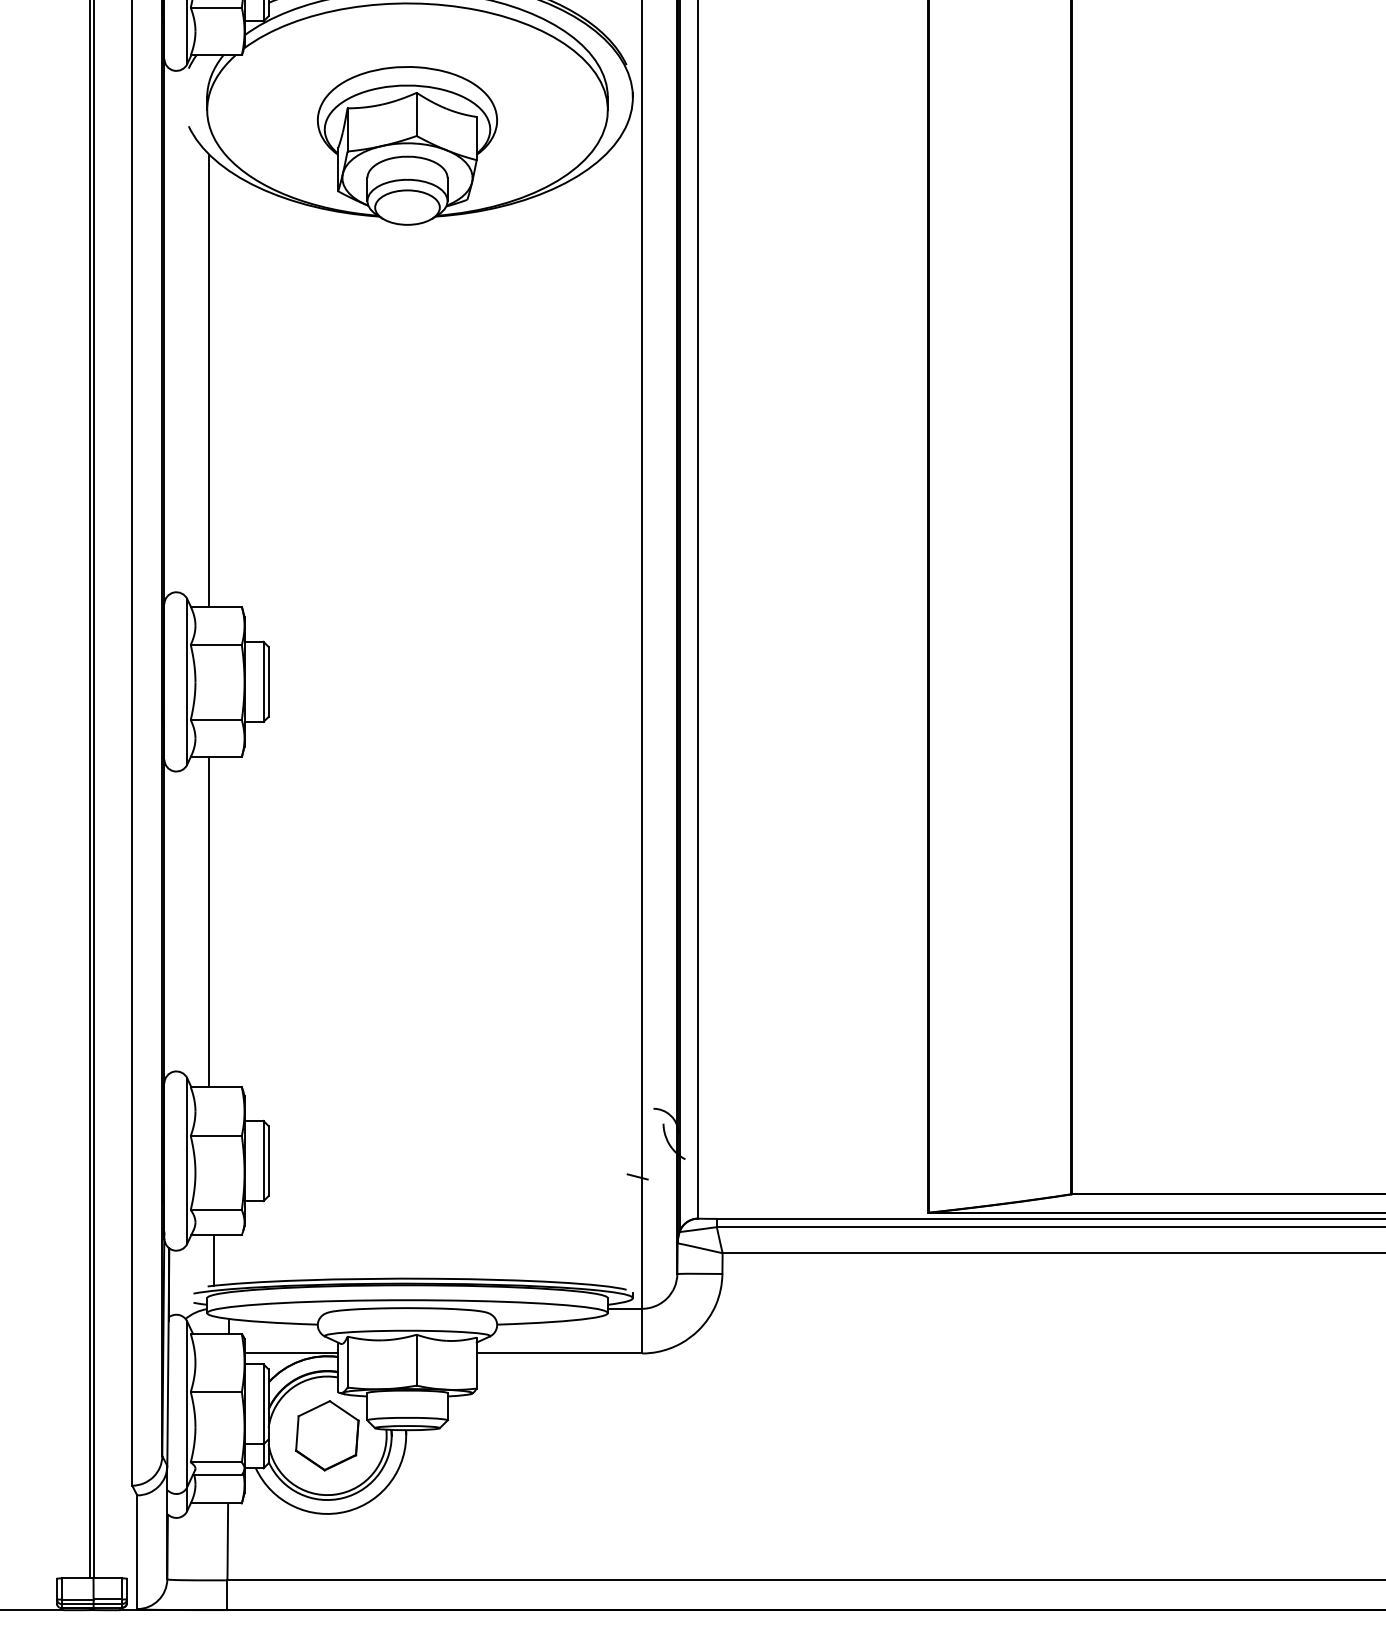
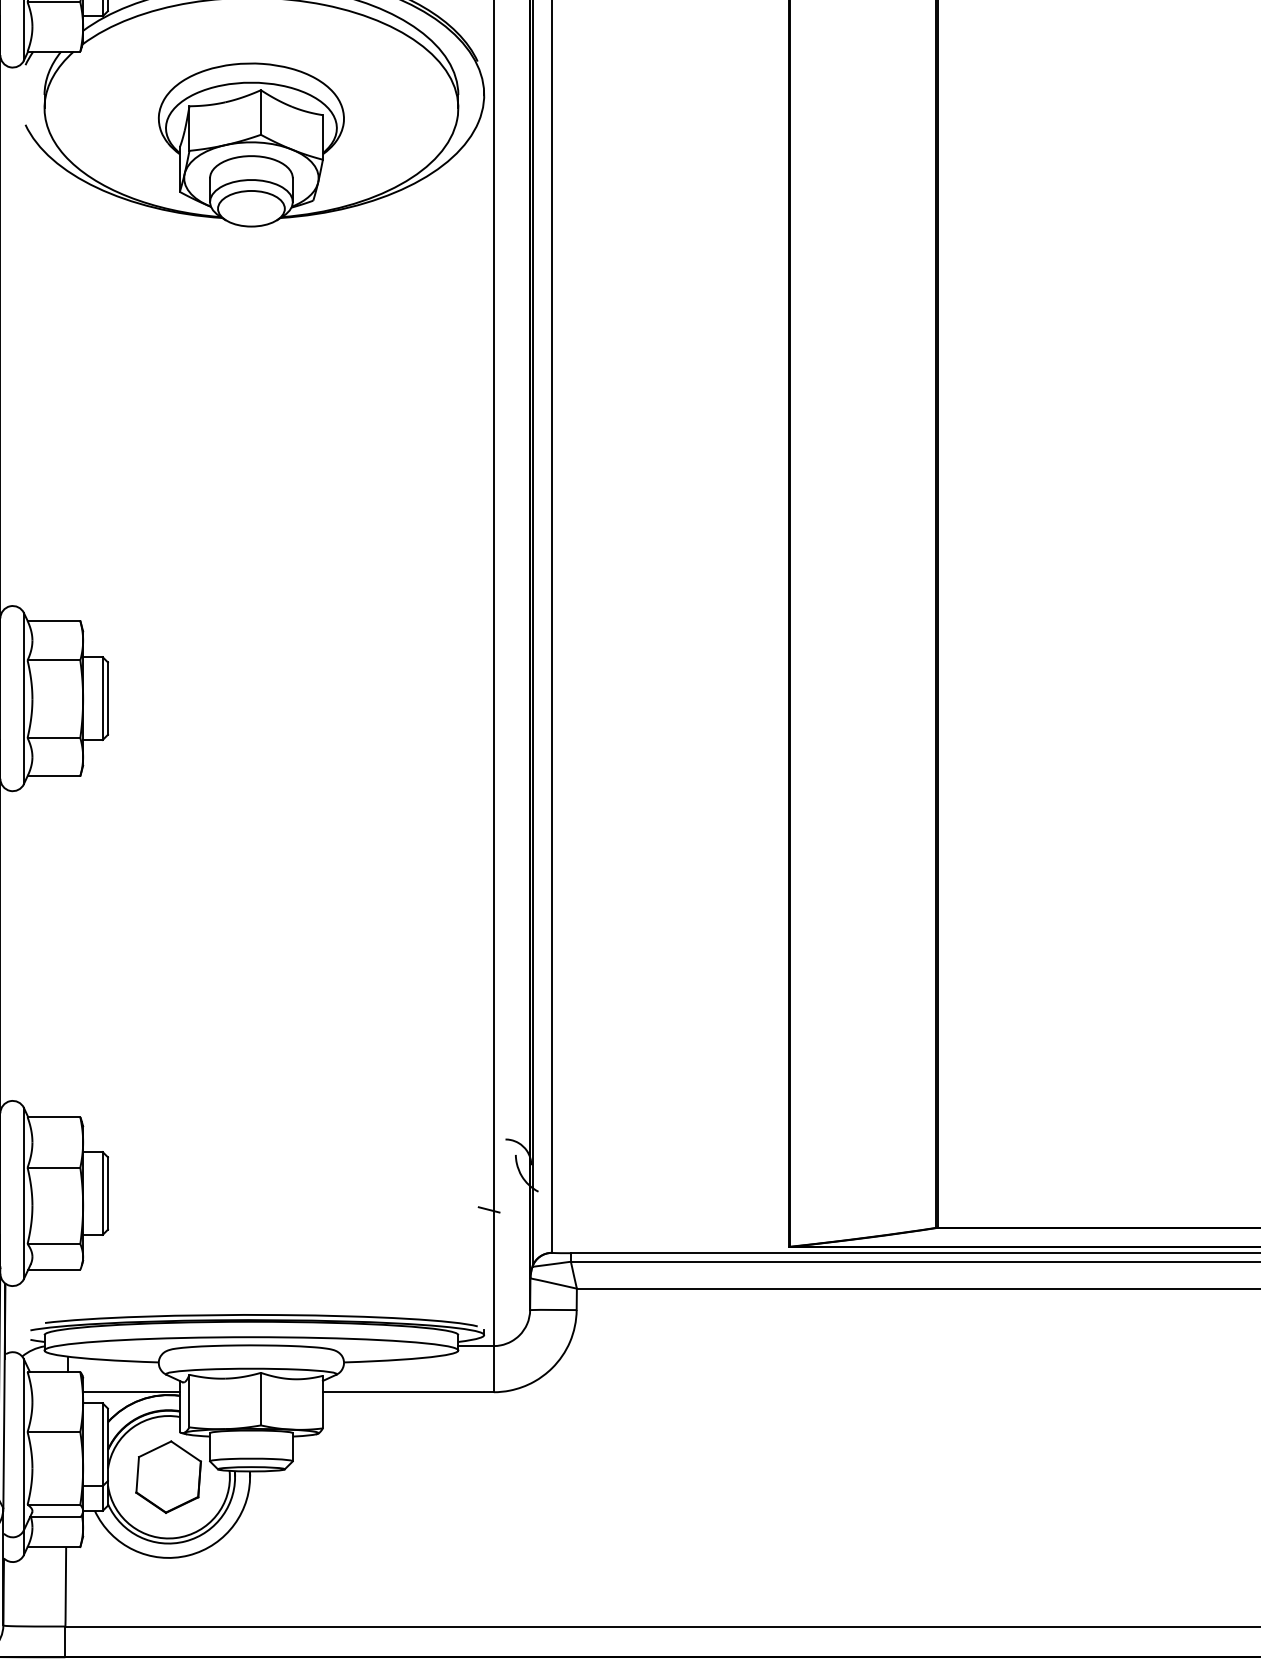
line: (209, 380) -> (46, 387), removed
line: (209, 922) -> (46, 947), removed
line: (214, 1260) -> (52, 1296), removed

